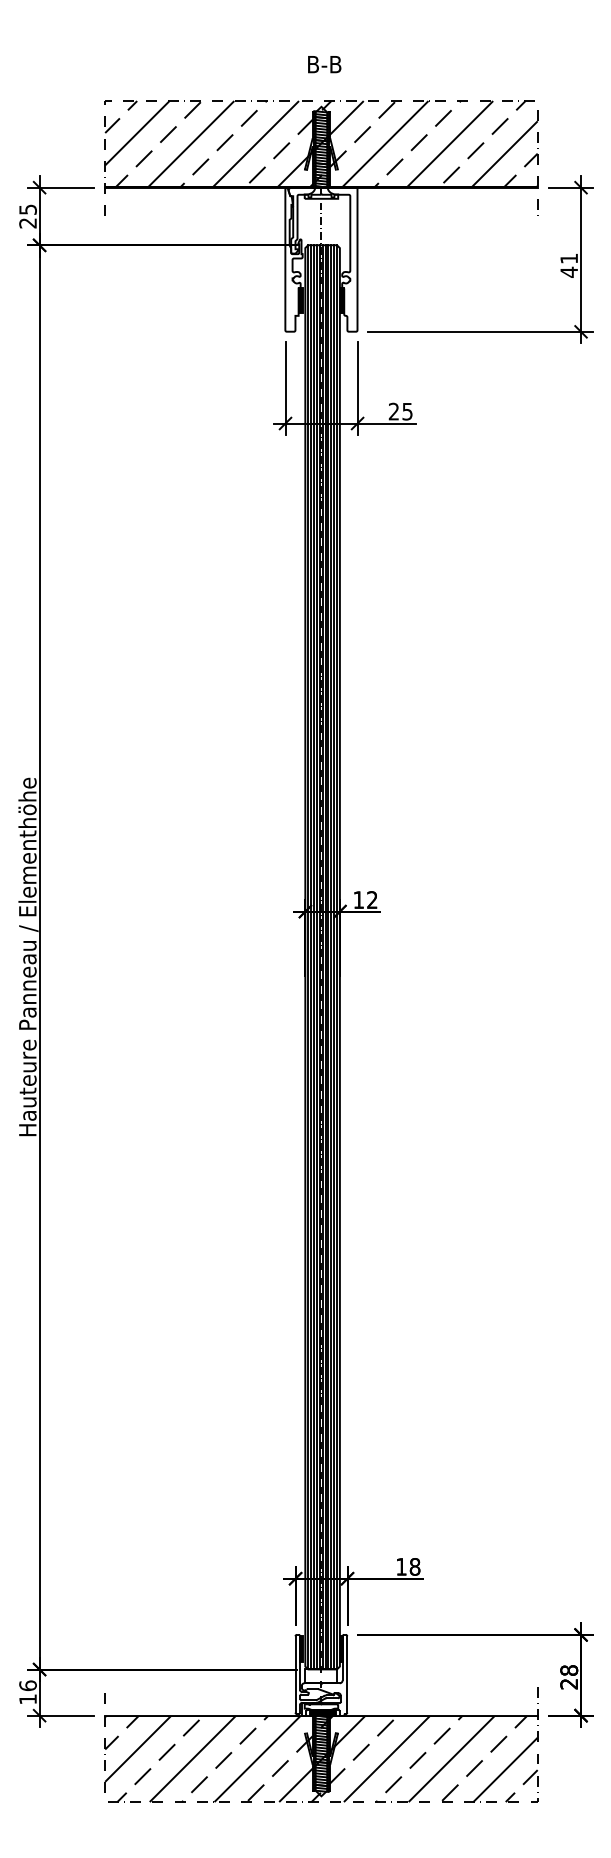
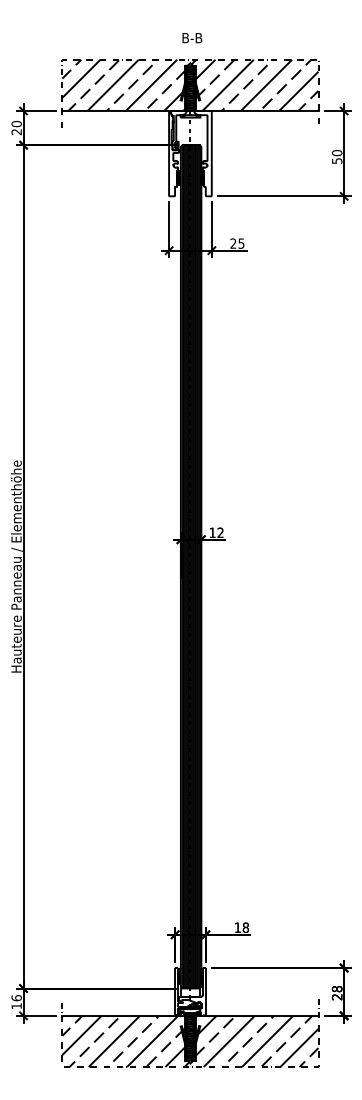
text: (27, 208) -> (16, 123), 25 -> 20
text: (569, 266) -> (337, 157), 41 -> 50

